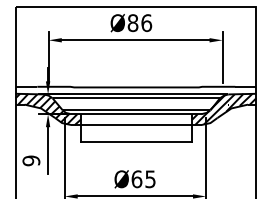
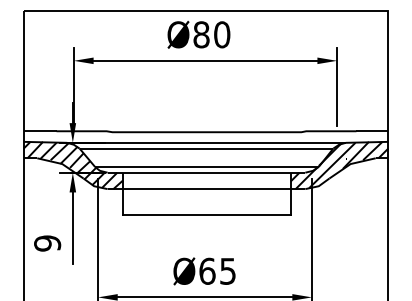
text: (146, 22) -> (221, 33), Ø86 -> Ø80

